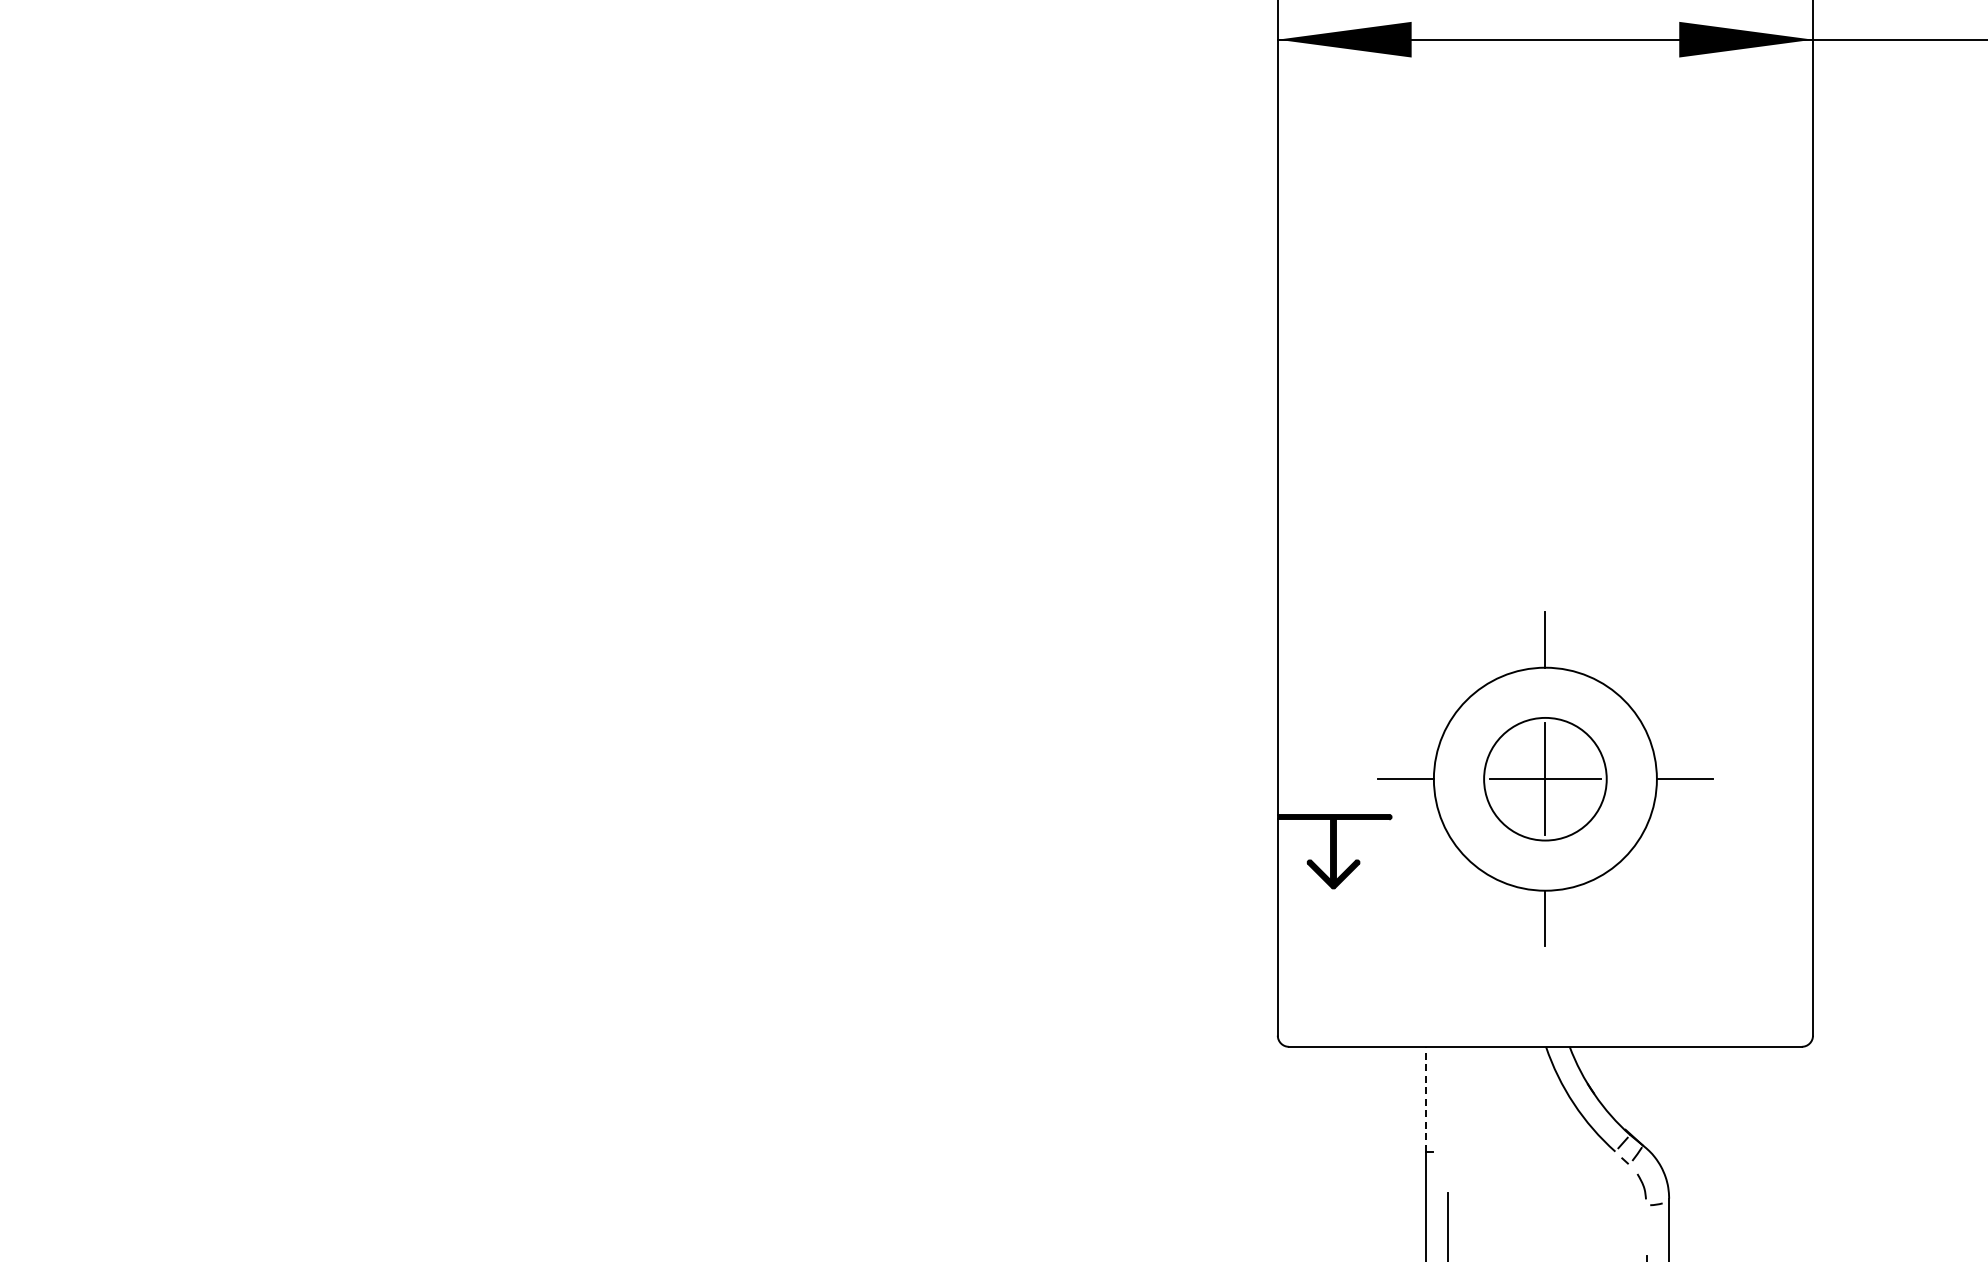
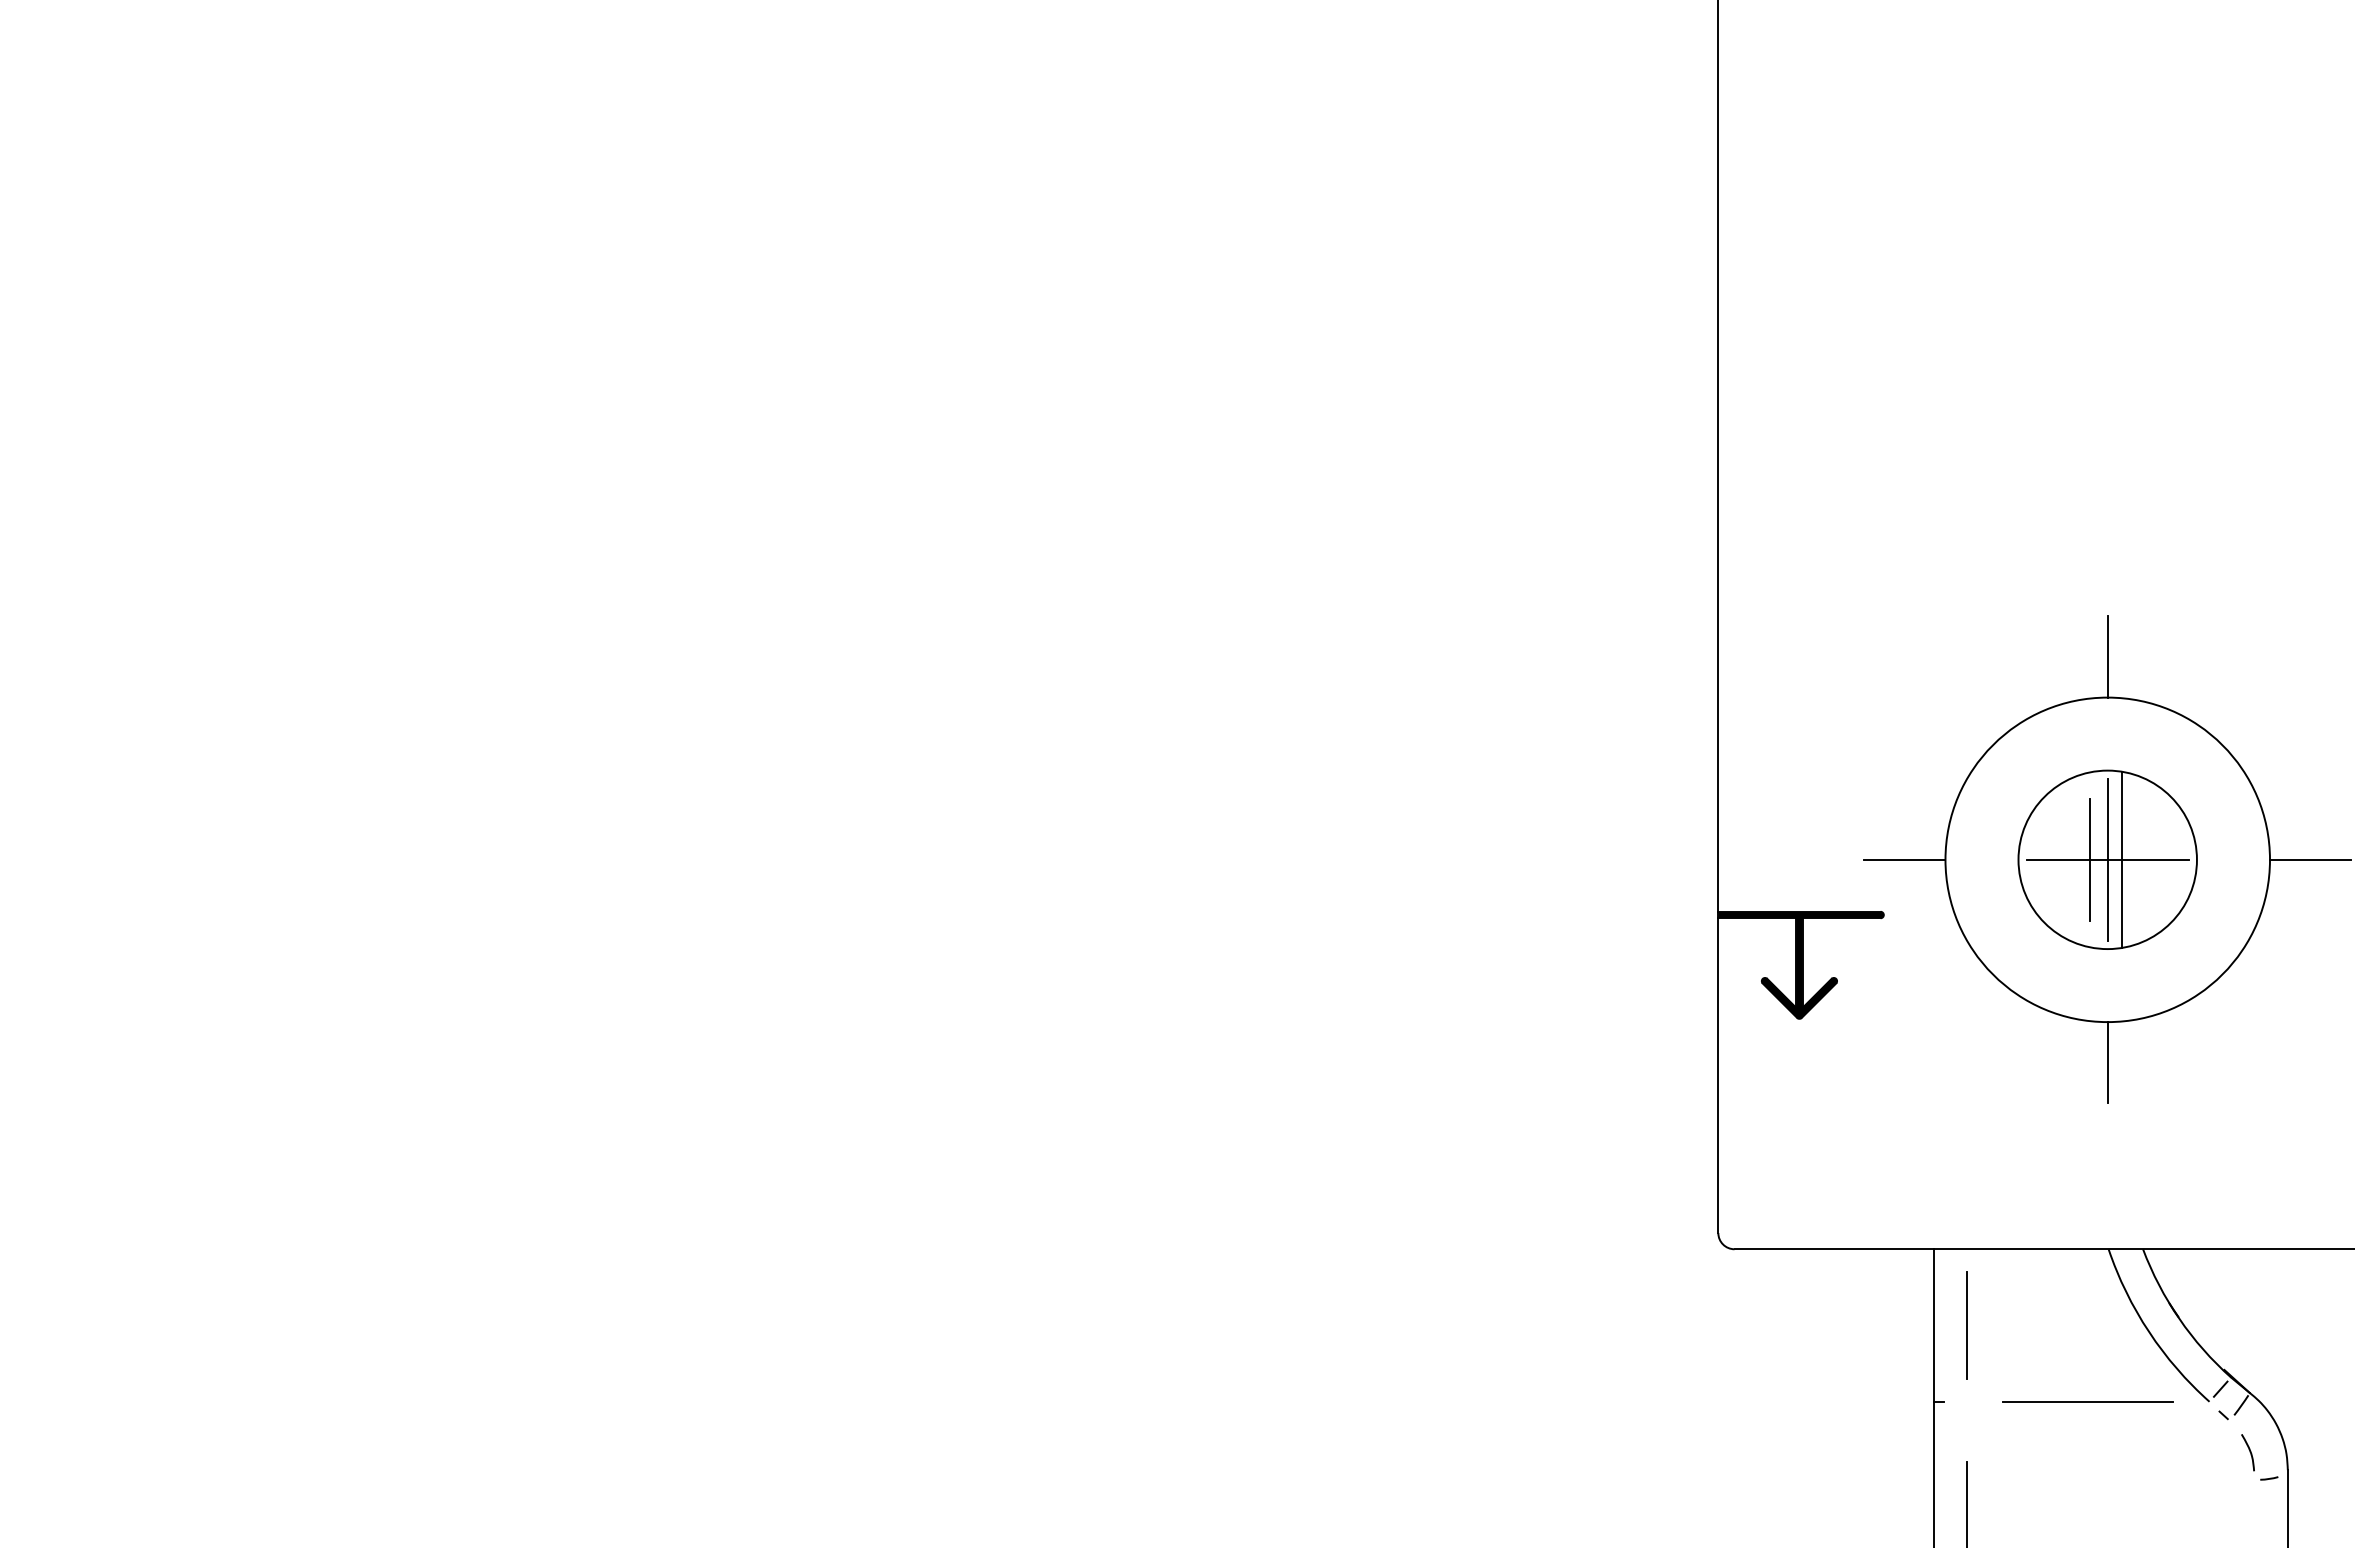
line: (1555, 778) -> (2122, 858), added
line: (1533, 779) -> (2090, 860), added
line: (1426, 1098) -> (1934, 1324), dashed -> solid
line: (1448, 1098) -> (1966, 1324), added
line: (1531, 1151) -> (2087, 1401), added

